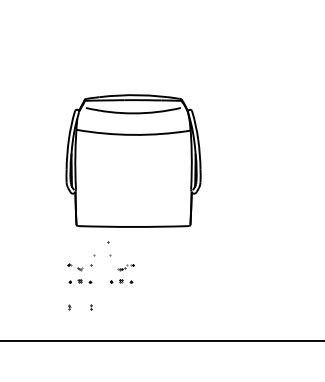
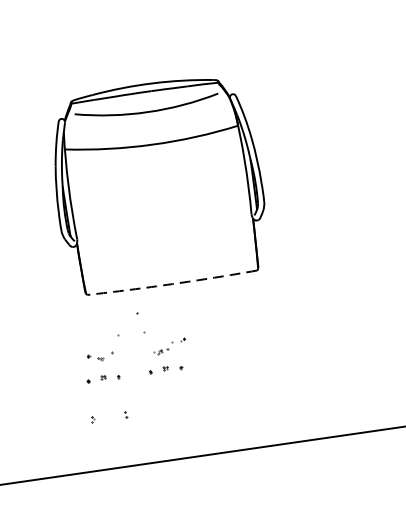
arc: (133, 226) -> (172, 283), solid -> dashed
part: (79, 267) -> (99, 357), size x0.7
part: (125, 267) -> (169, 347), size x1.4

